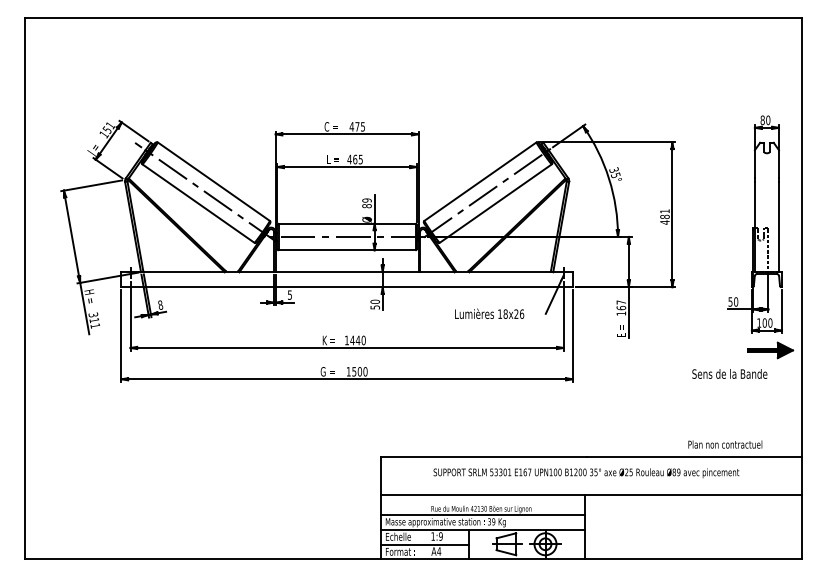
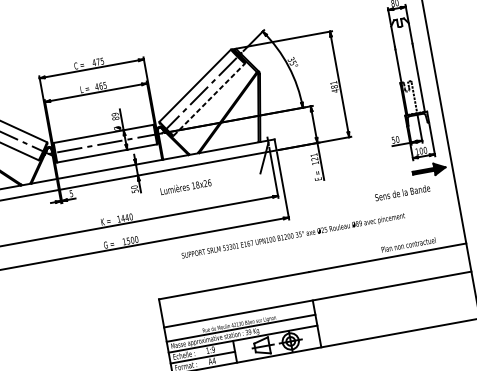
line: (496, 203) -> (209, 99), solid -> dashed
text: (621, 305) -> (314, 157), 167 -> 121
text: (489, 313) -> (185, 186), moved
text: (586, 473) -> (293, 236), moved

